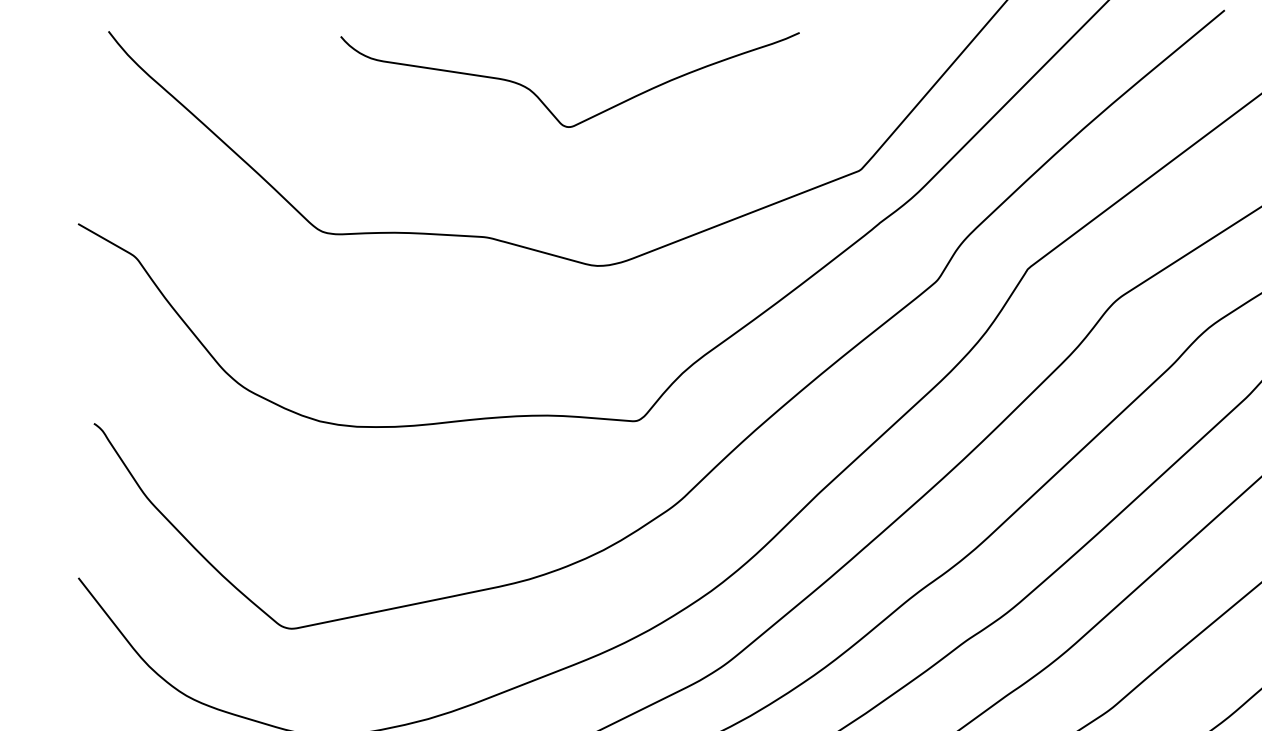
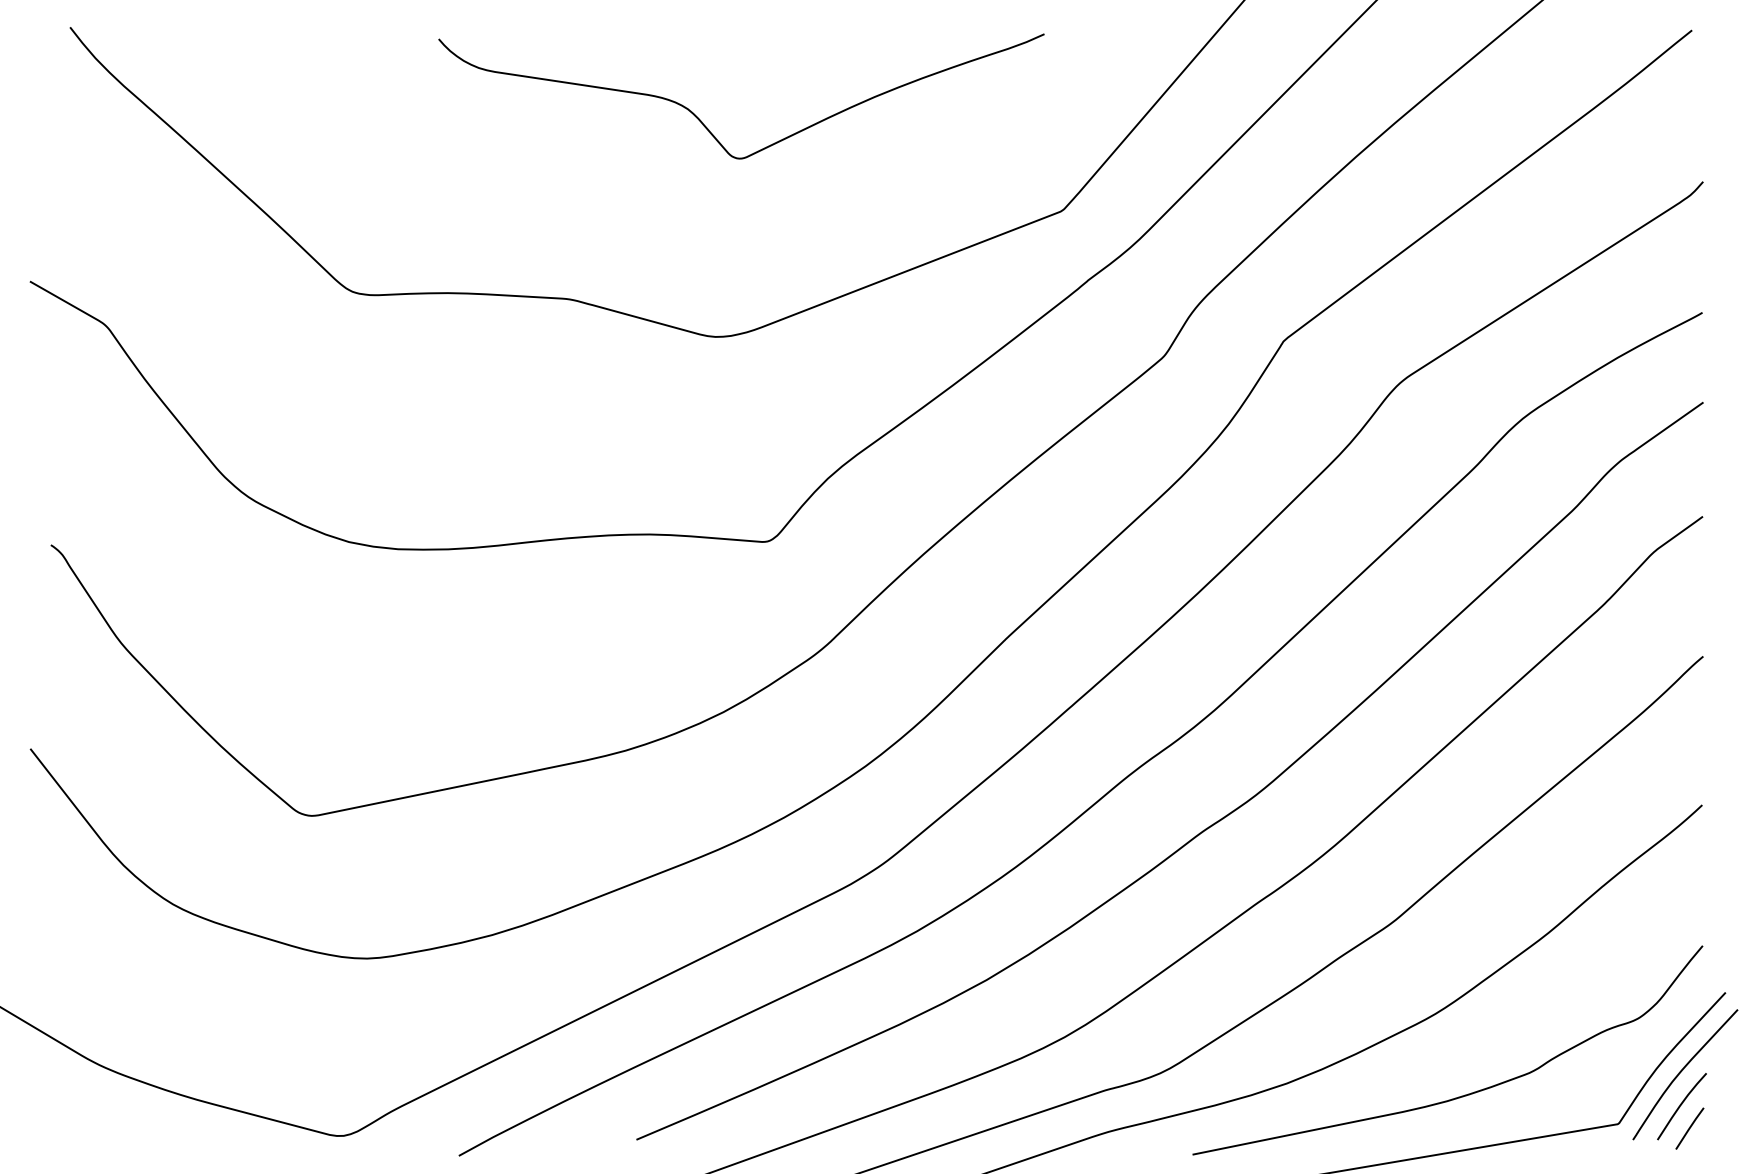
curve: (545, 104) -> (708, 128), moved

